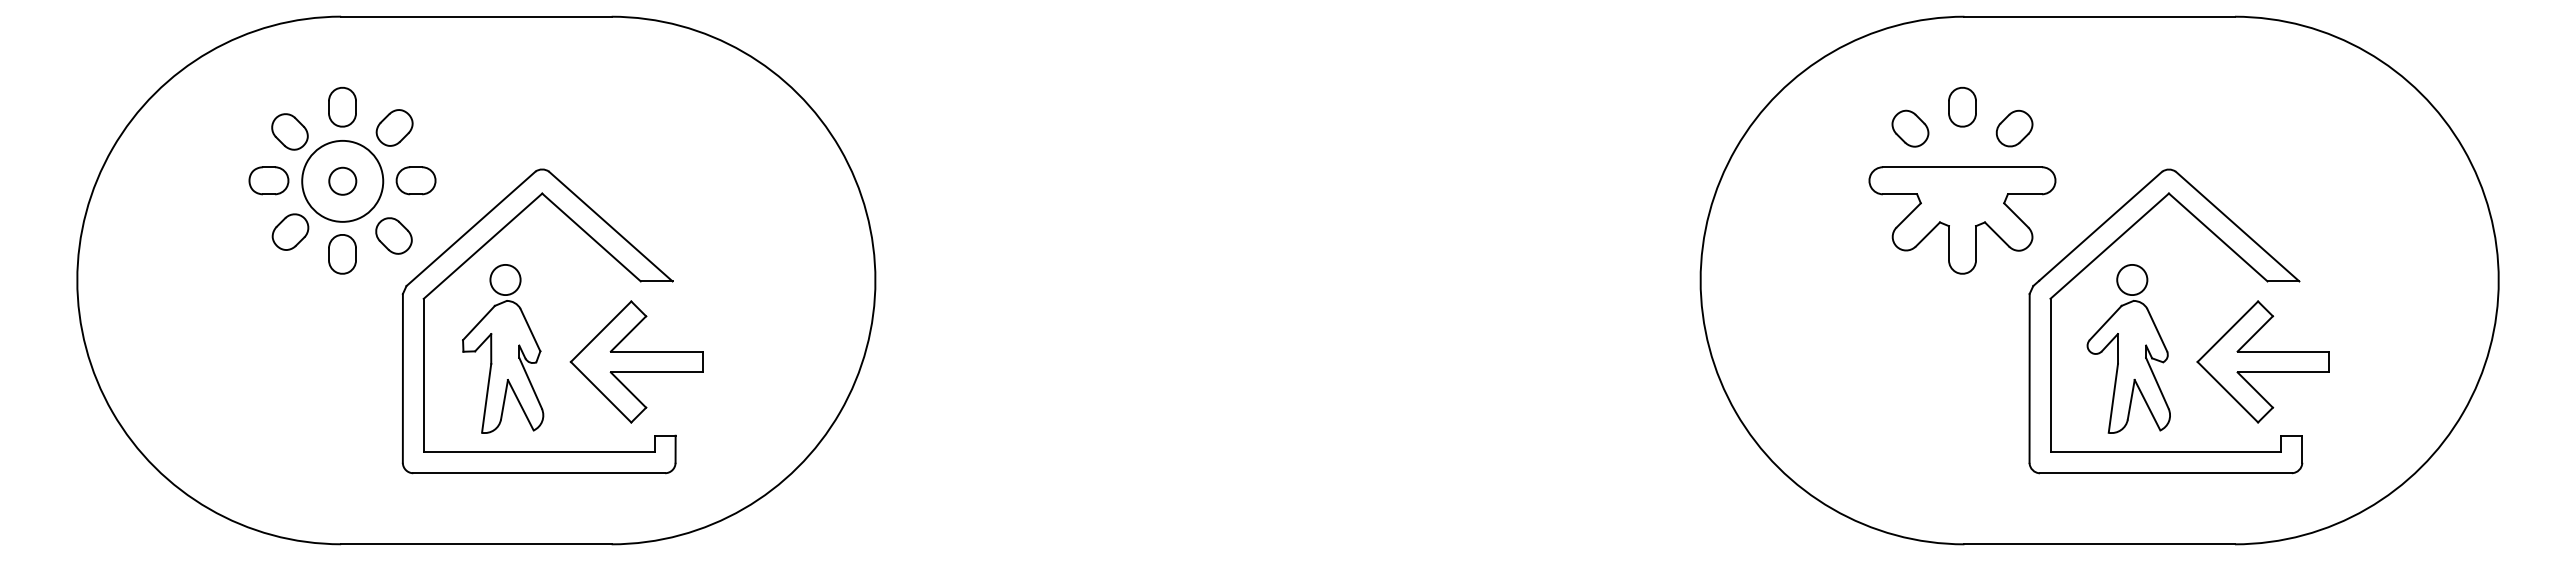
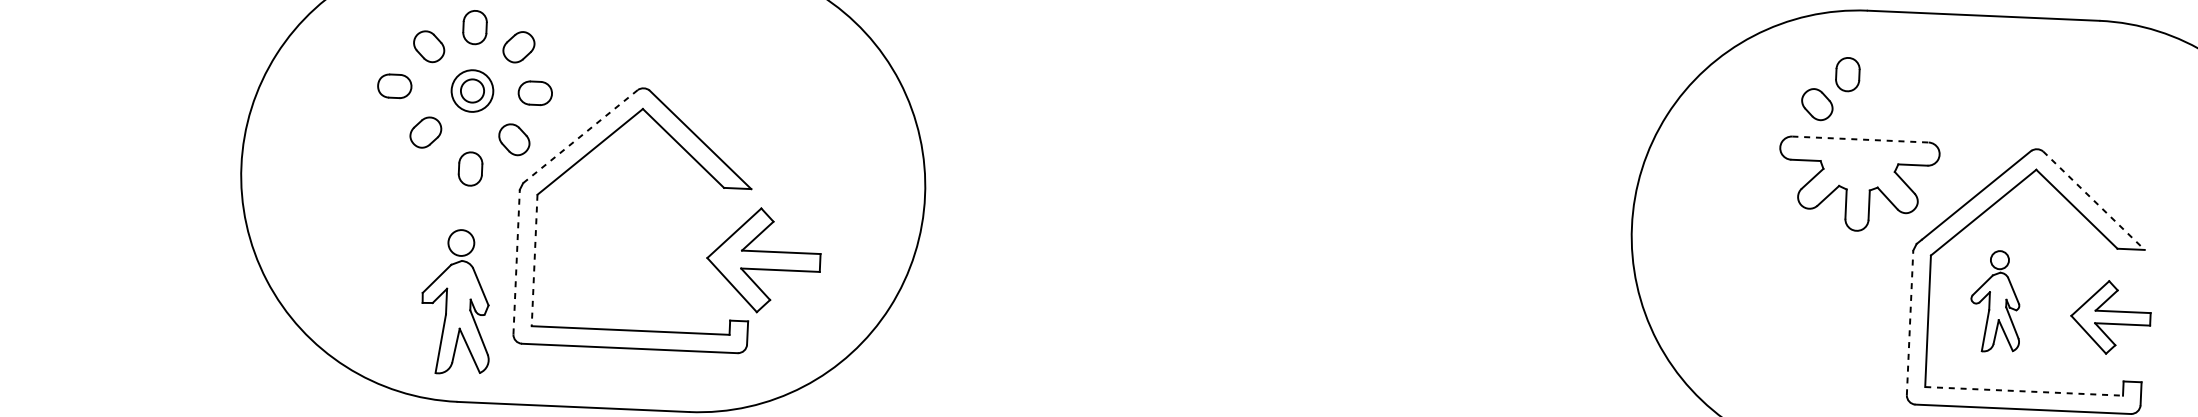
part: (1962, 106) -> (1847, 73), moved
part: (2014, 128) -> (1906, 108), removed
line: (1962, 167) -> (1860, 139), solid -> dashed
part: (268, 180) -> (394, 86), moved
circle: (342, 180) -> (472, 90), size x0.6
line: (2237, 226) -> (2093, 200), solid -> dashed
line: (471, 228) -> (581, 136), solid -> dashed
part: (342, 254) -> (470, 169), moved
part: (503, 348) -> (457, 301), moved
part: (2128, 348) -> (1995, 301), size x0.7
part: (636, 361) -> (763, 260), moved
part: (2262, 361) -> (2110, 317), size x0.7
line: (423, 375) -> (534, 260), solid -> dashed
line: (402, 377) -> (516, 261), solid -> dashed
line: (2029, 377) -> (1910, 322), solid -> dashed
line: (2166, 452) -> (2024, 391), solid -> dashed

